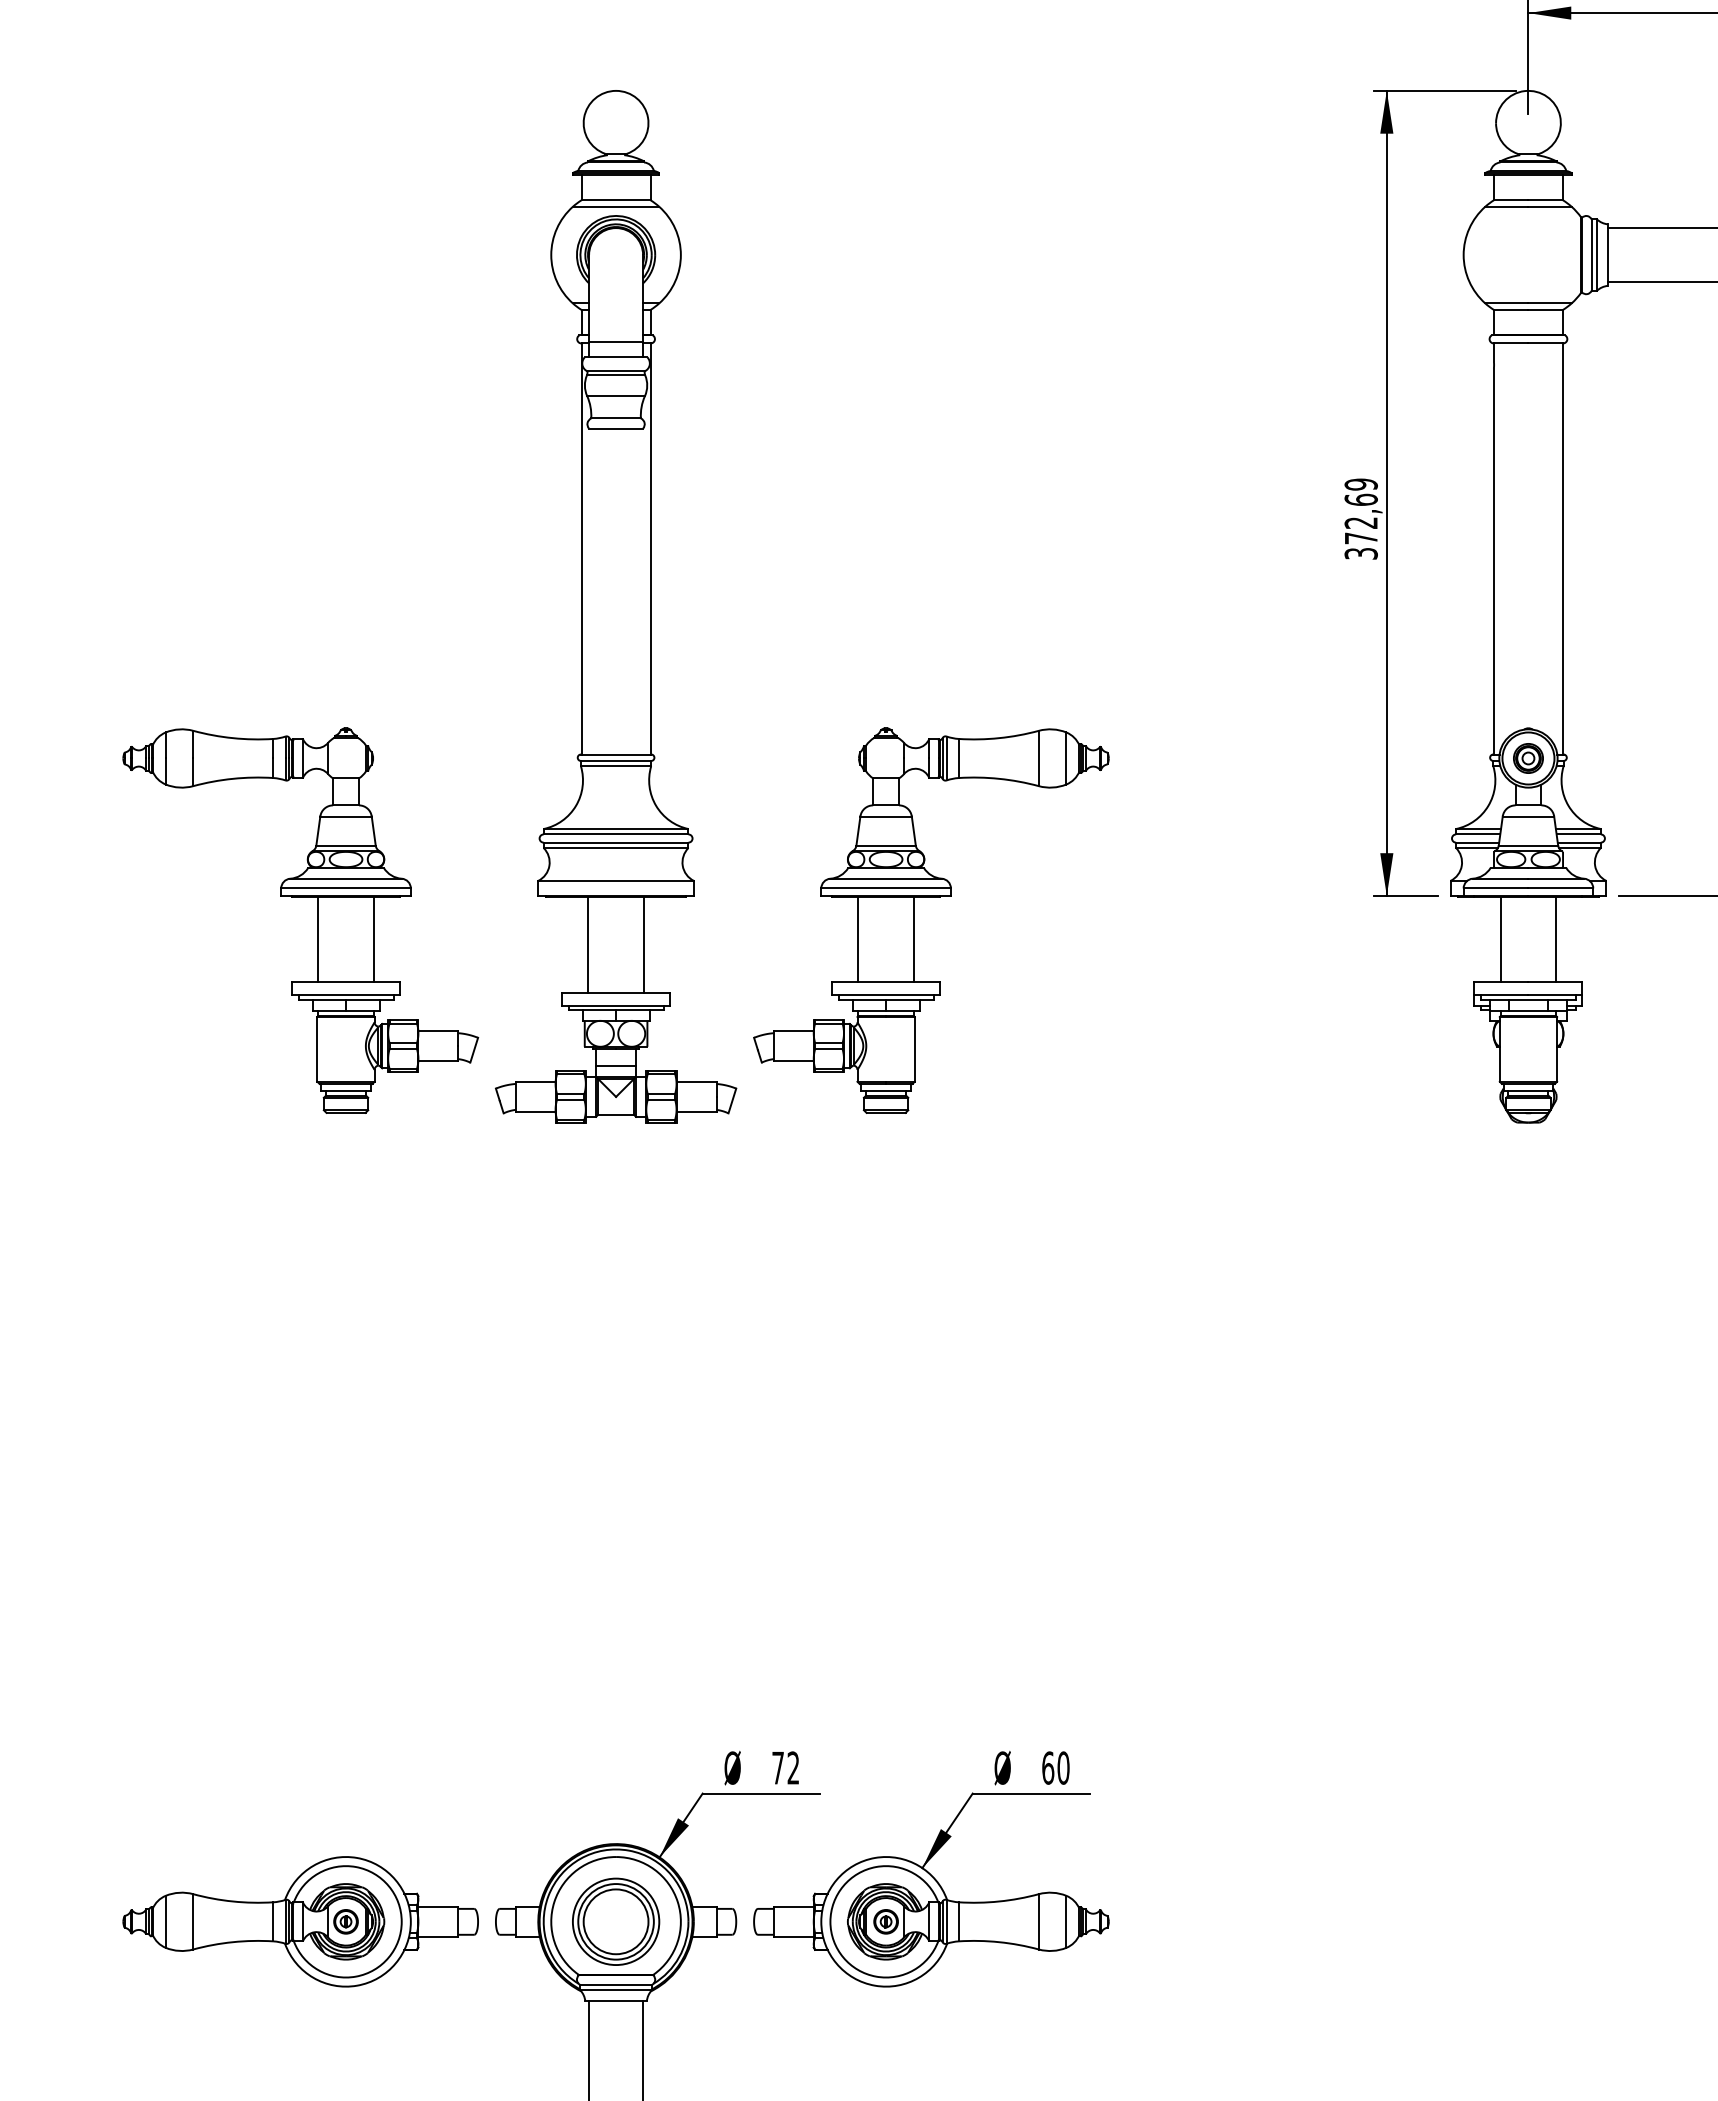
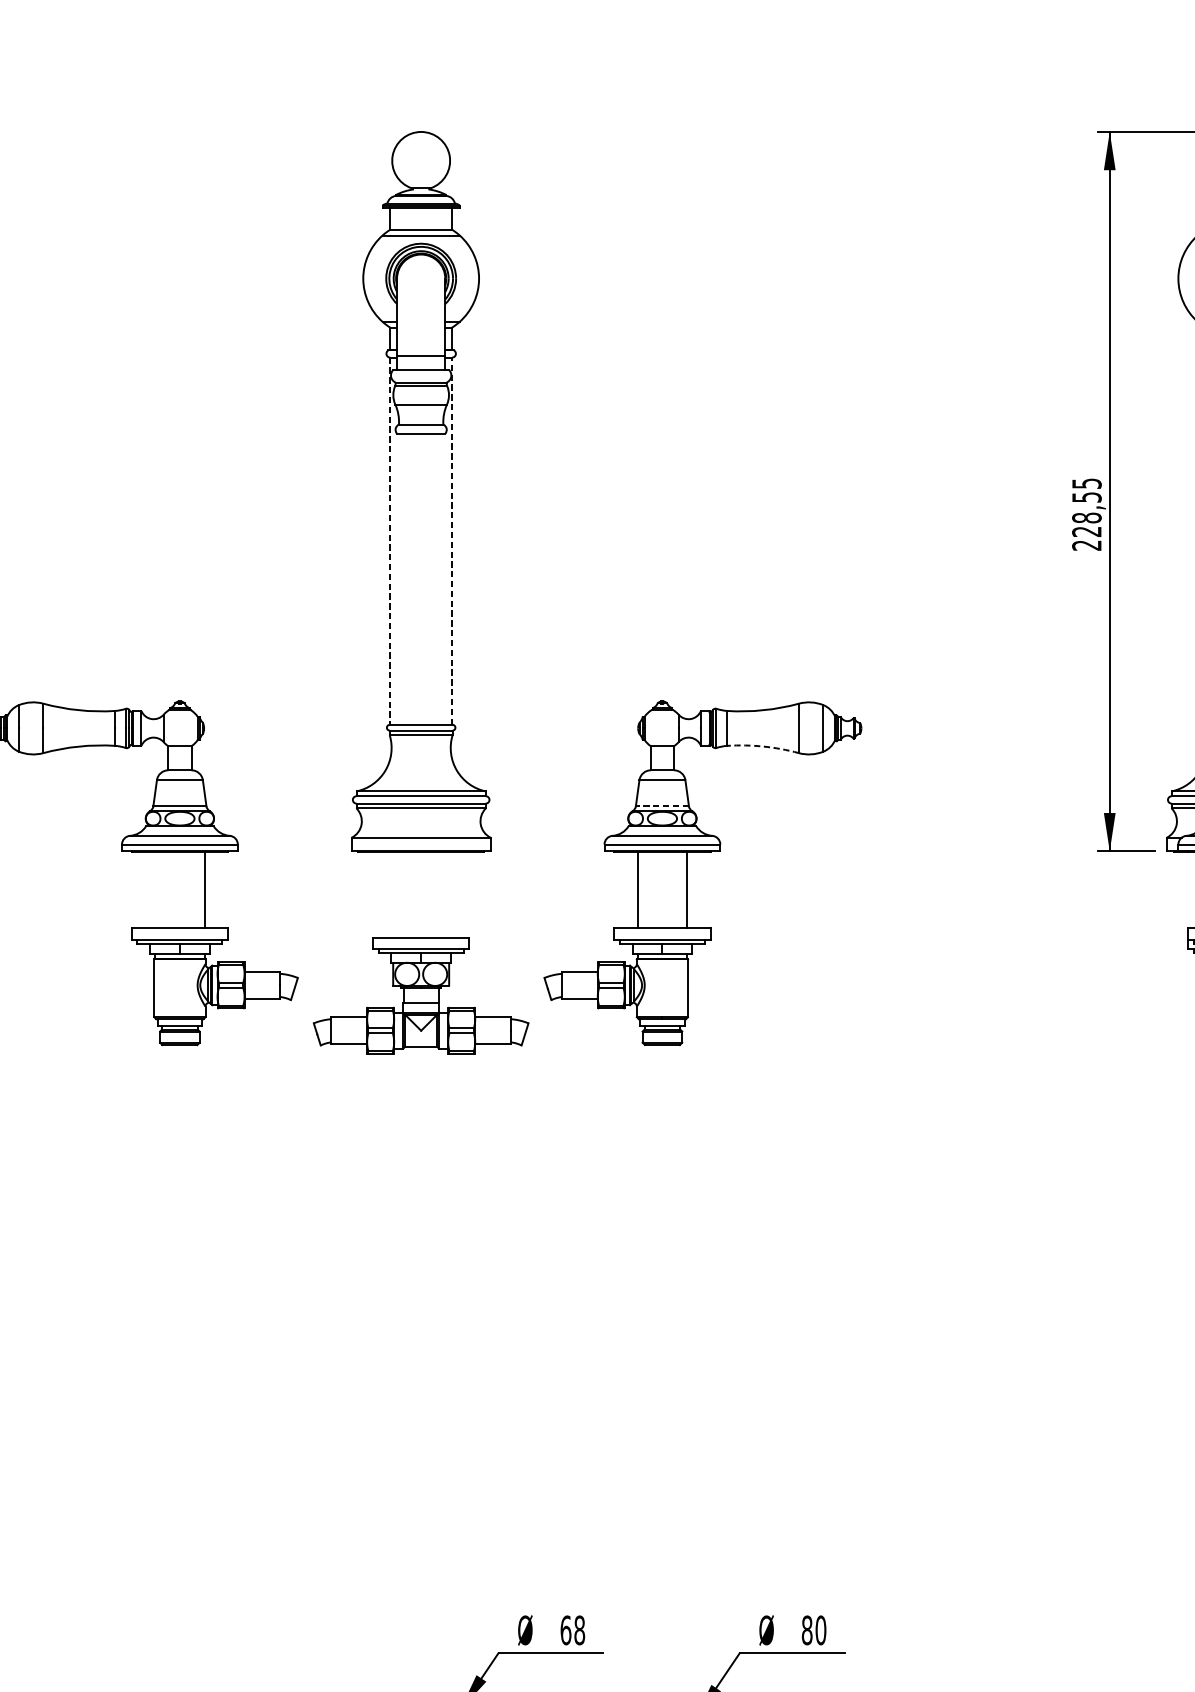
text: (1360, 518) -> (1086, 514), 372,69 -> 228,55
line: (581, 548) -> (390, 540), solid -> dashed
line: (650, 548) -> (451, 540), solid -> dashed
arc: (999, 778) -> (763, 746), solid -> dashed
line: (886, 845) -> (662, 806), solid -> dashed
line: (318, 939) -> (155, 890), removed
line: (588, 944) -> (396, 894), removed
line: (643, 944) -> (445, 894), removed
text: (785, 1767) -> (572, 1629), 72 -> 68
text: (1048, 1767) -> (807, 1629), 60 -> 80

